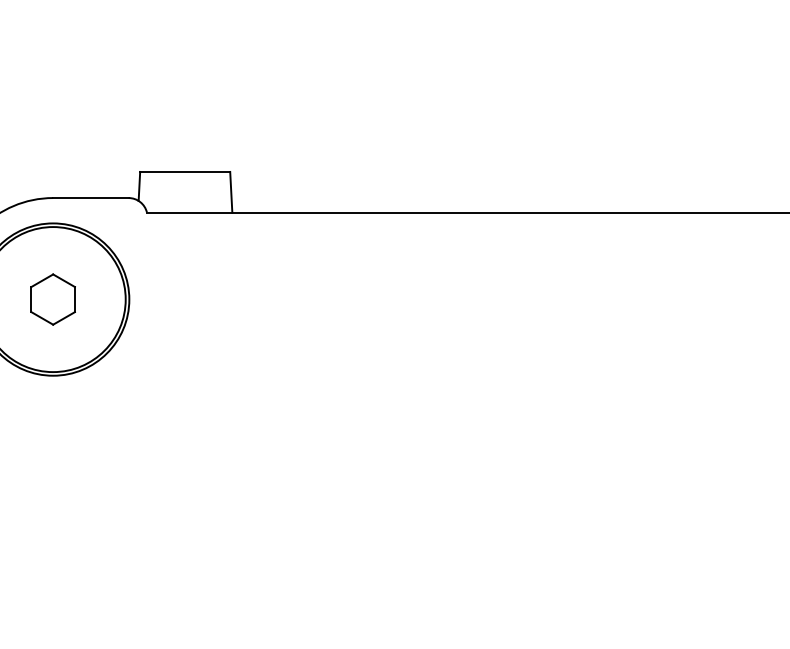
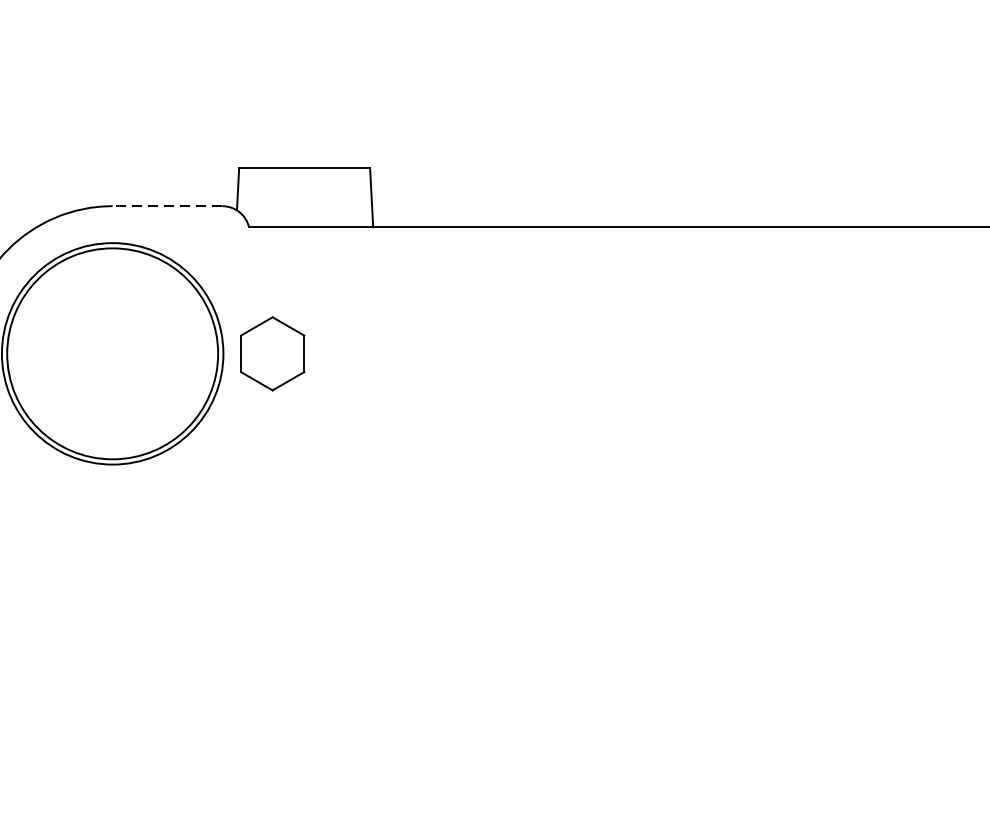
line: (90, 198) -> (166, 206), solid -> dashed
part: (52, 299) -> (271, 353), moved

